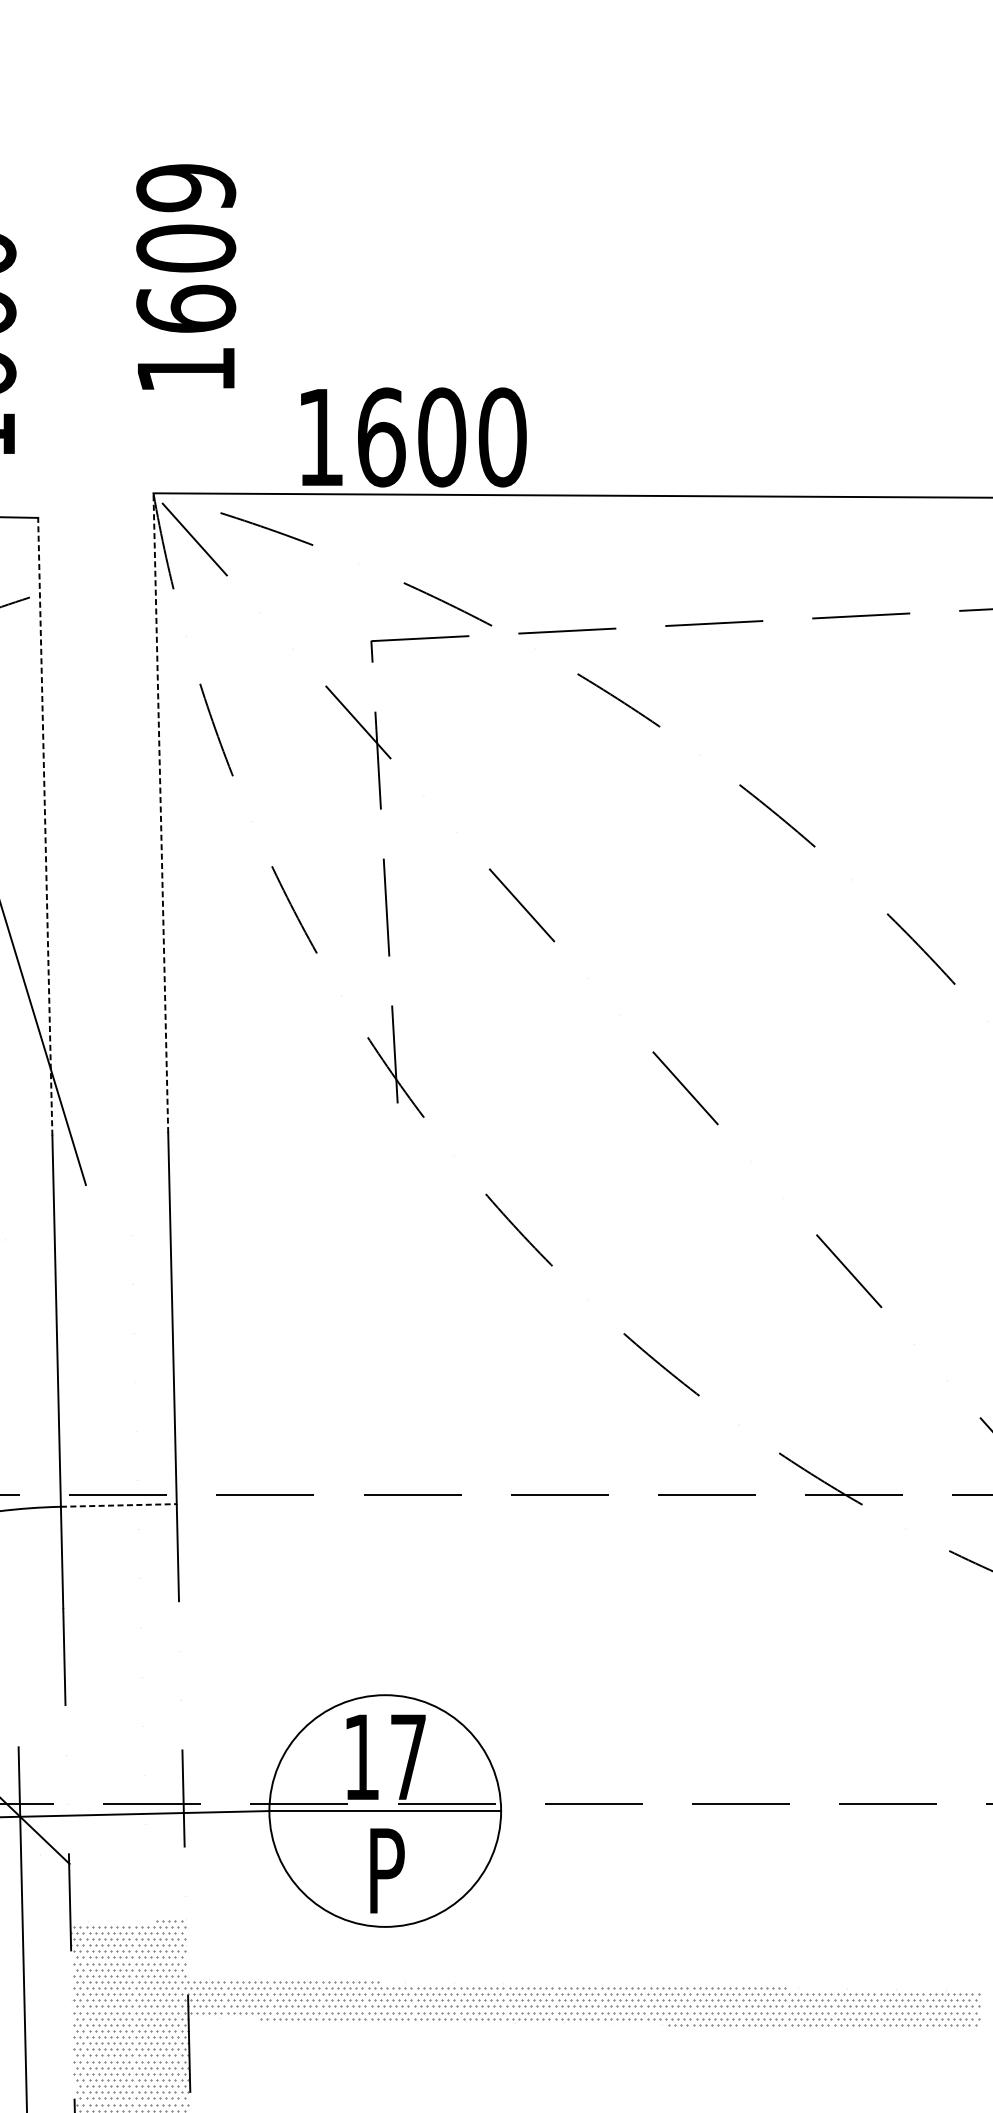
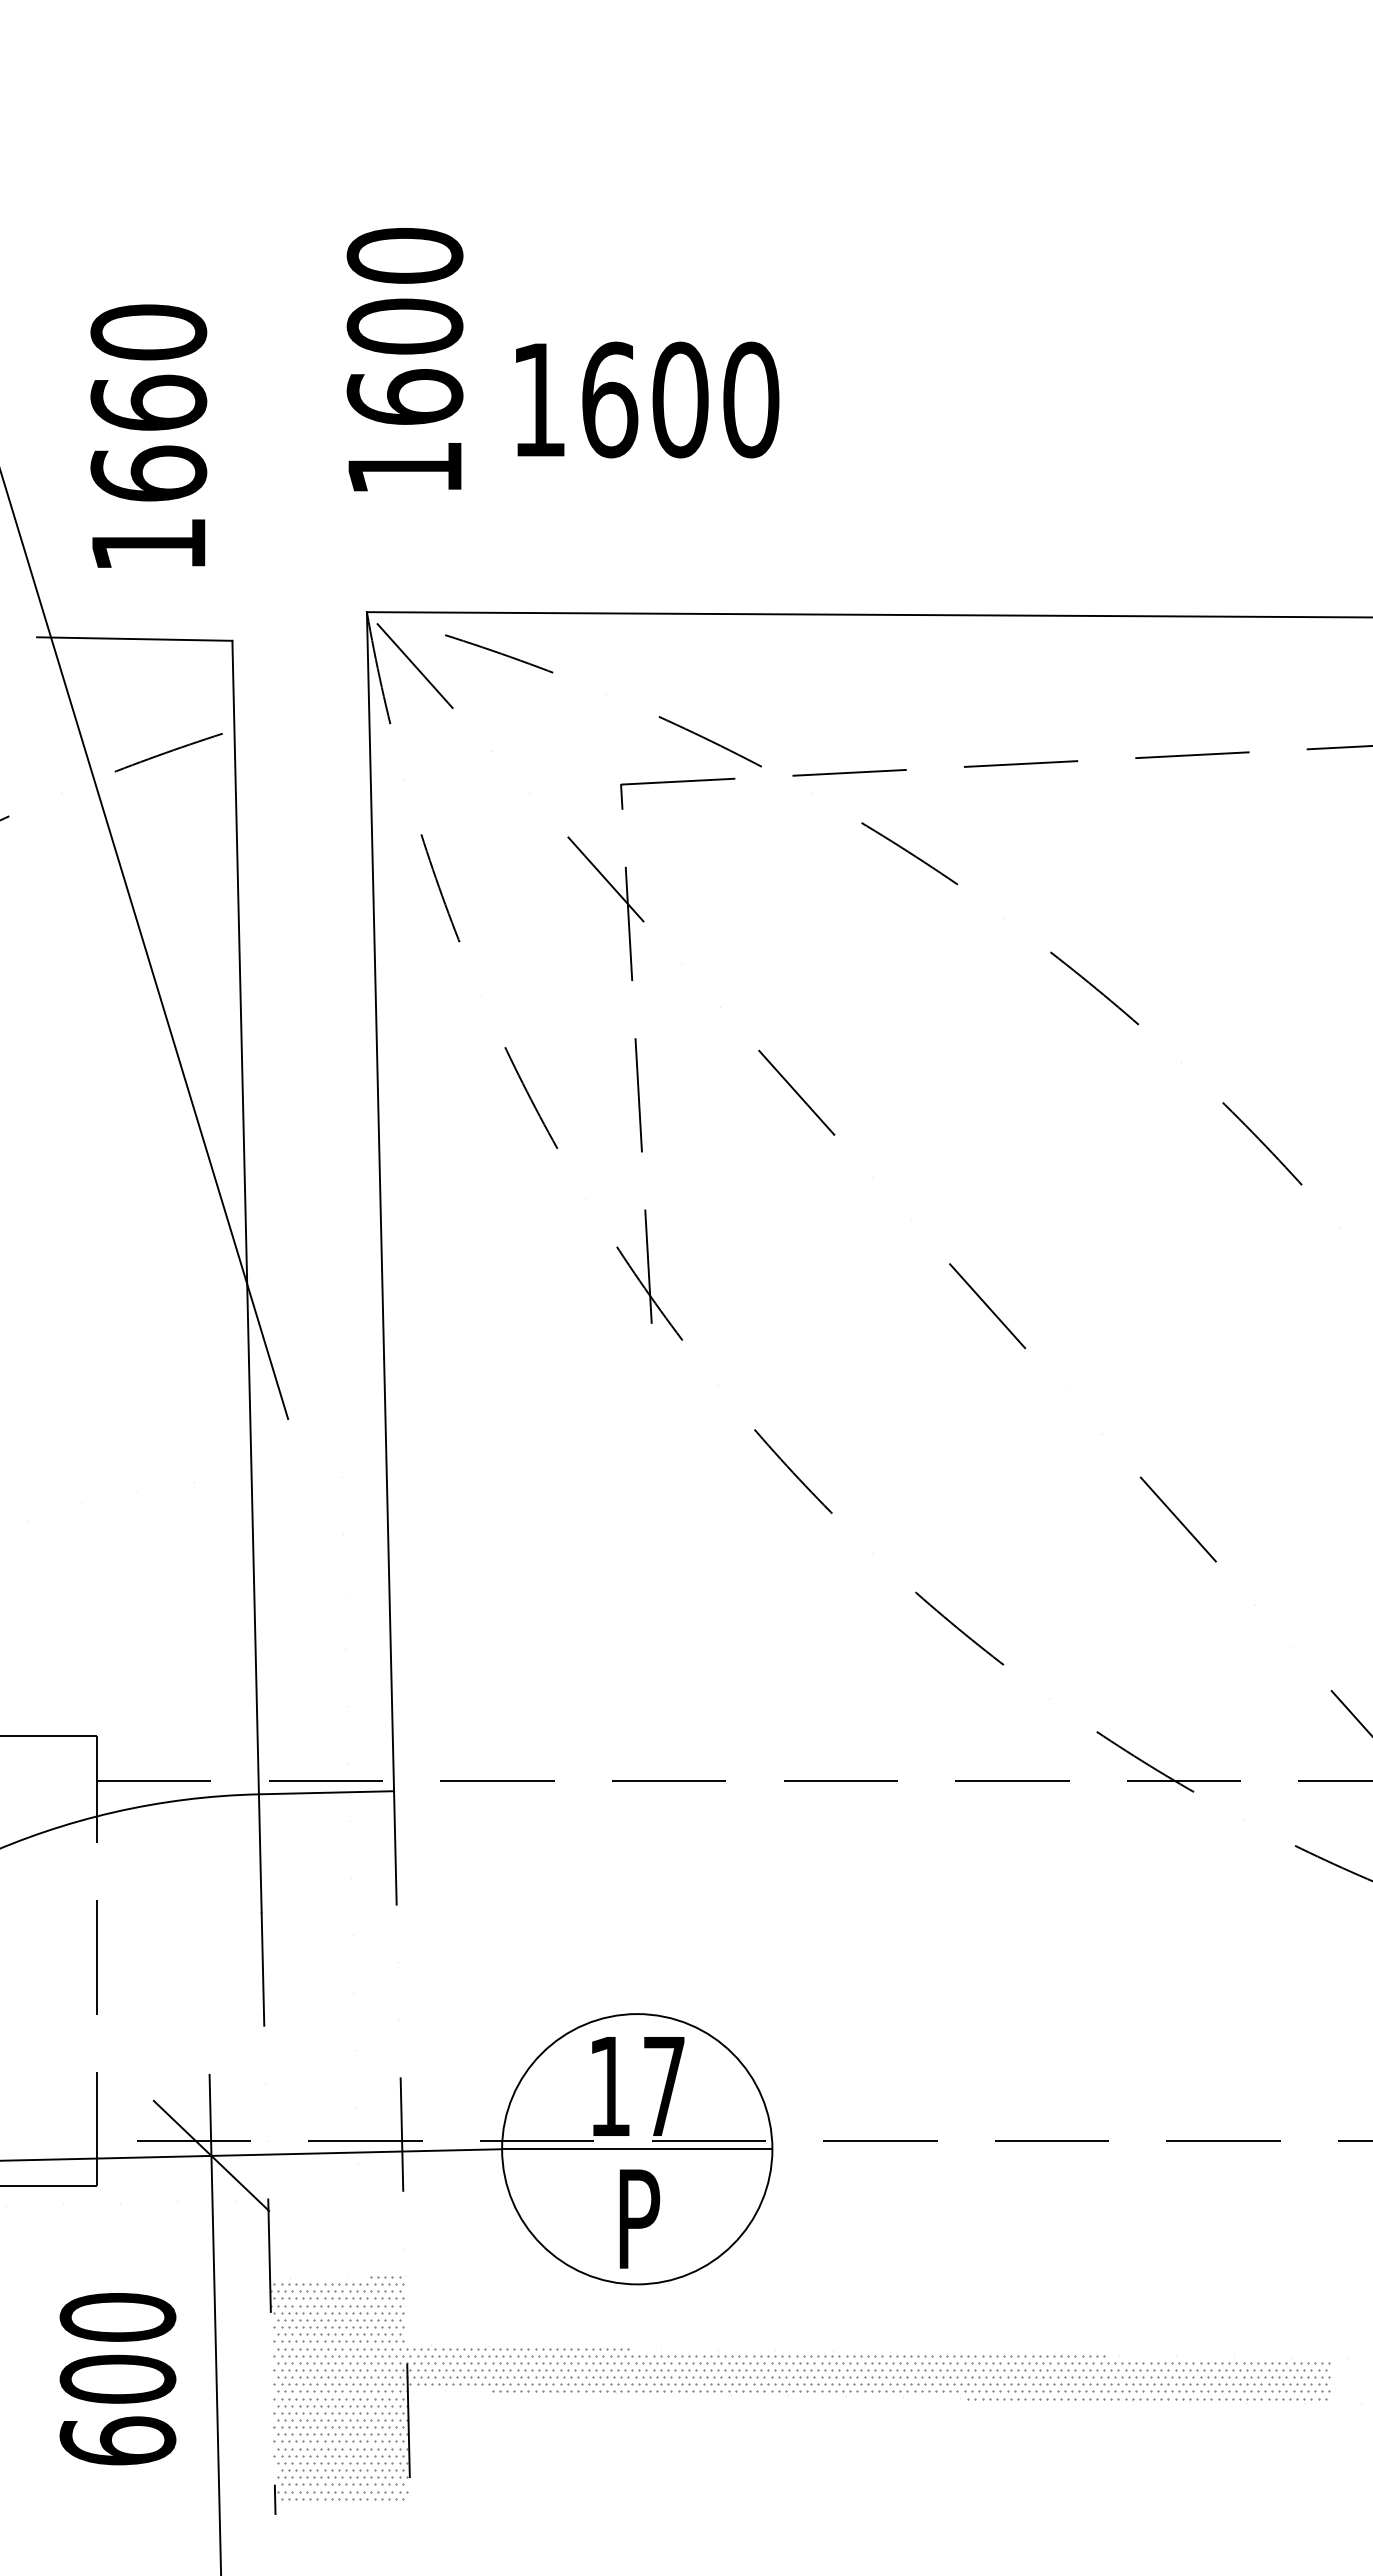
text: (185, 188) -> (404, 256), 1609 -> 1600
text: (413, 437) -> (647, 399), moved
line: (160, 812) -> (375, 984), dashed -> solid
line: (45, 826) -> (240, 1000), dashed -> solid
line: (118, 1505) -> (326, 1792), dashed -> solid

